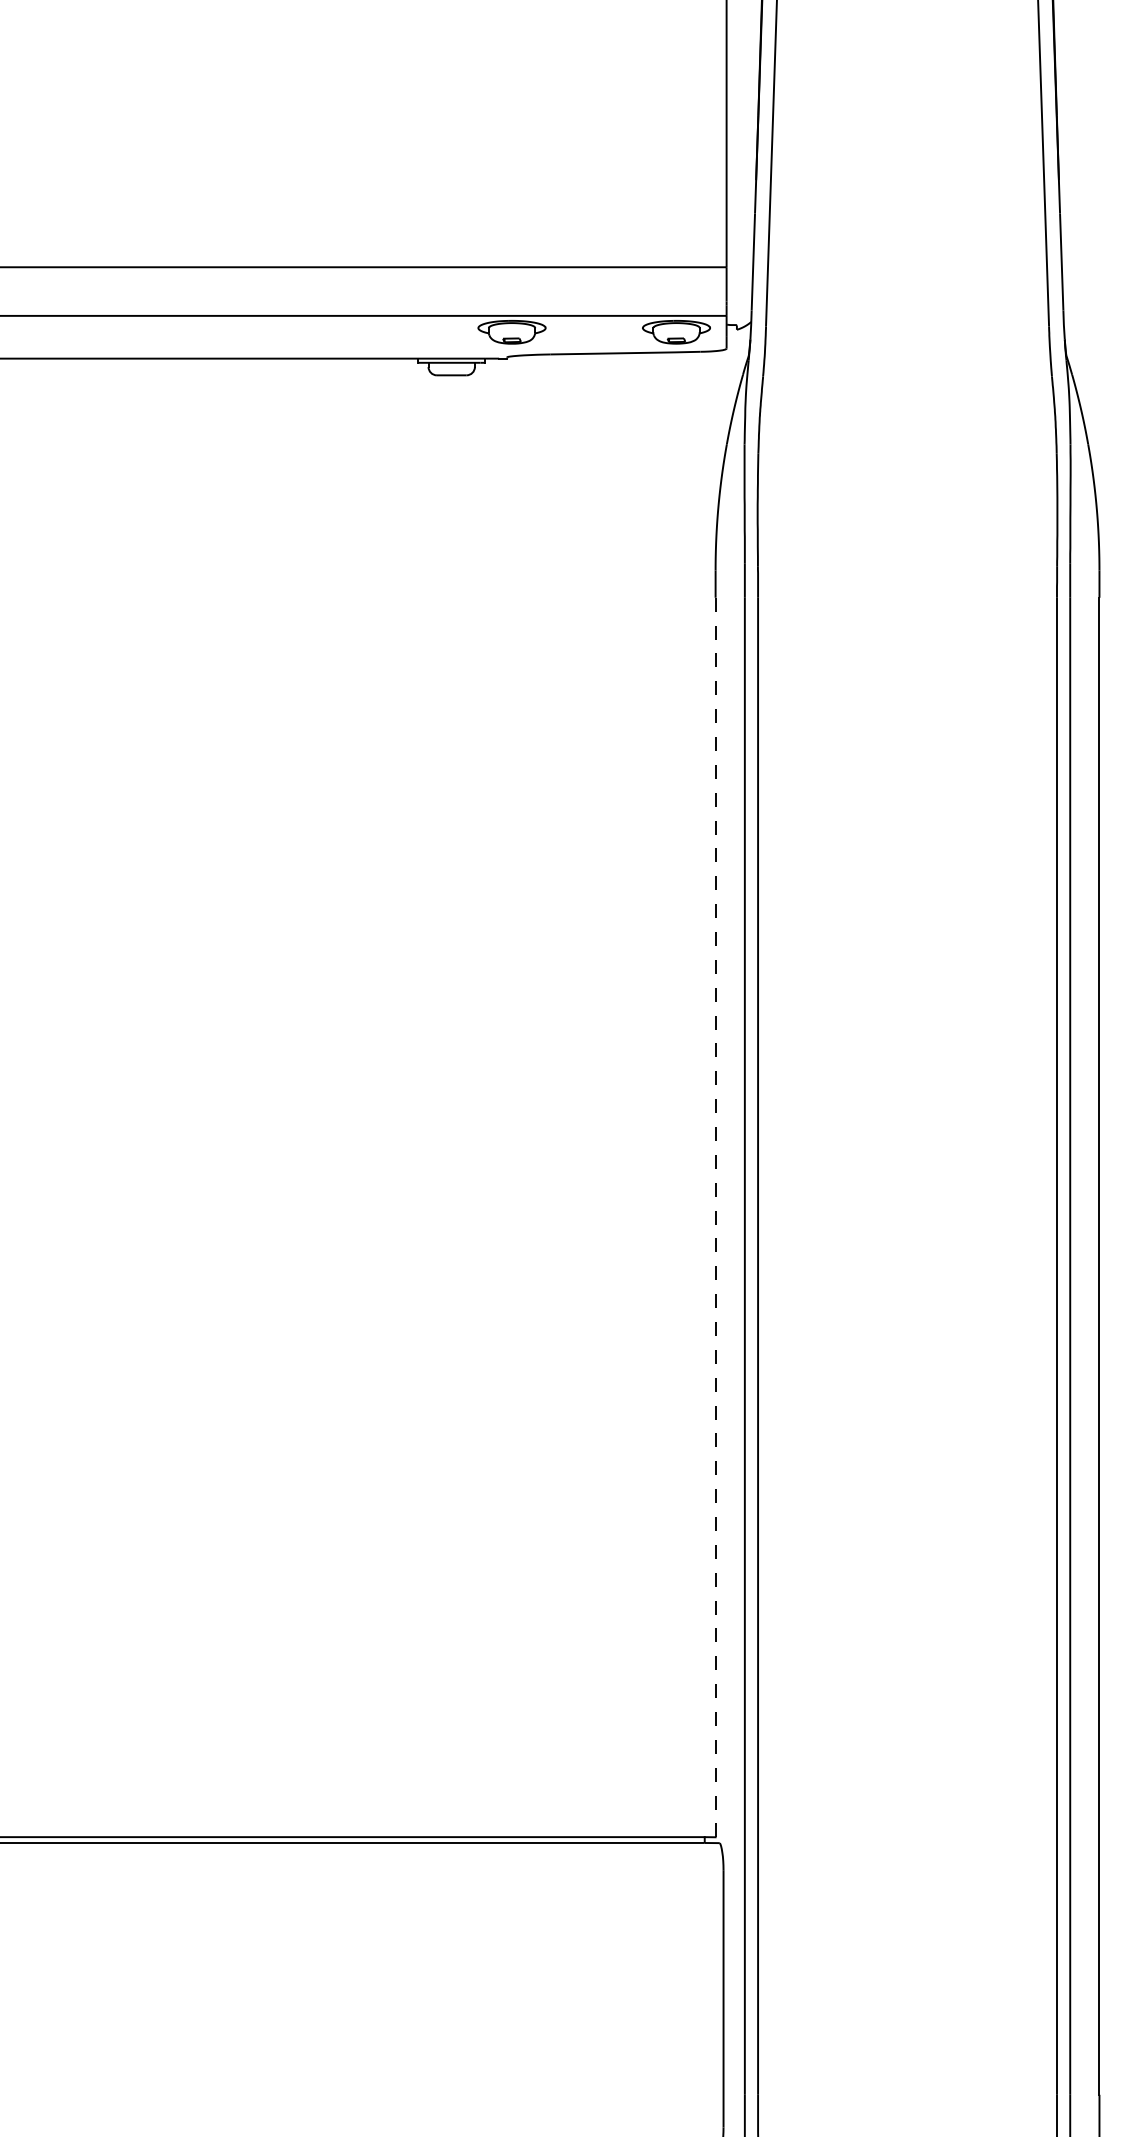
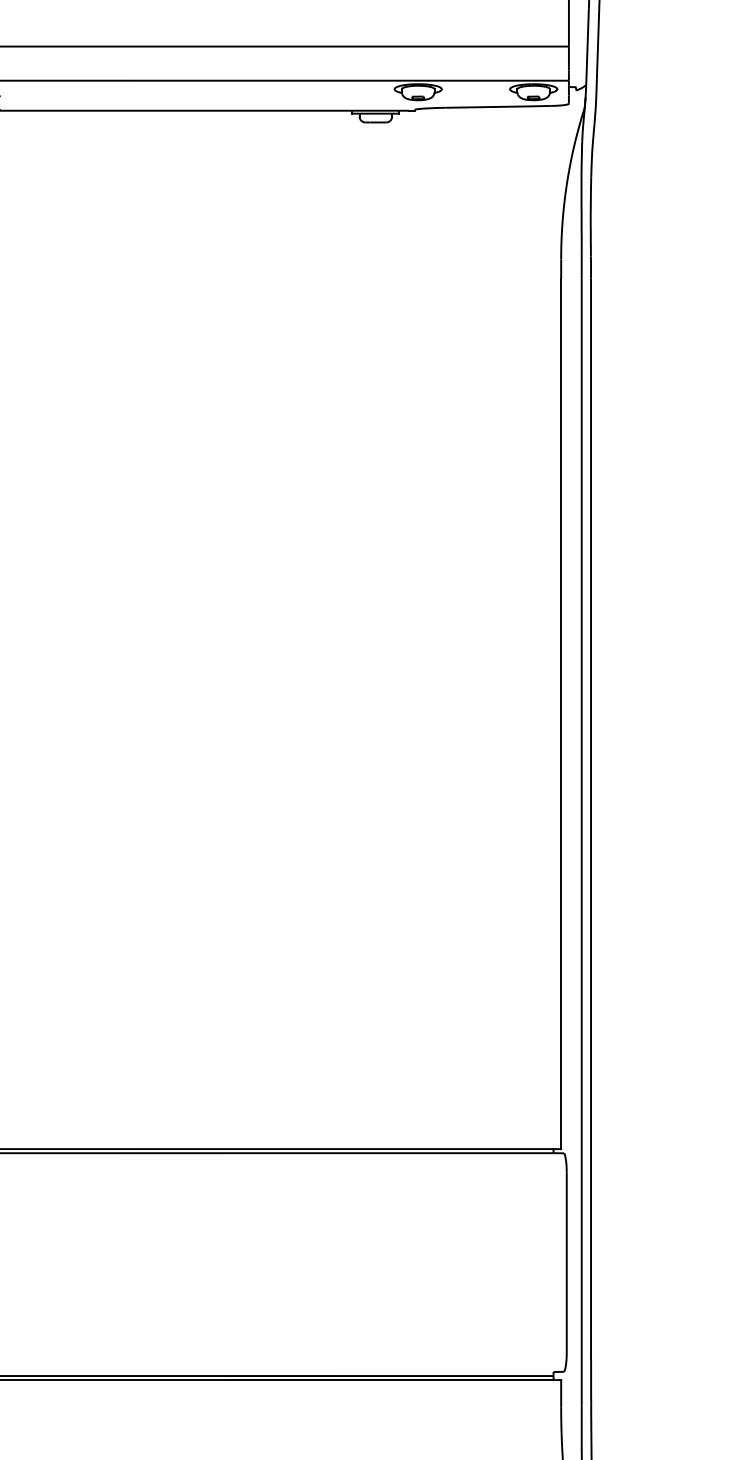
line: (715, 1217) -> (561, 713), dashed -> solid

